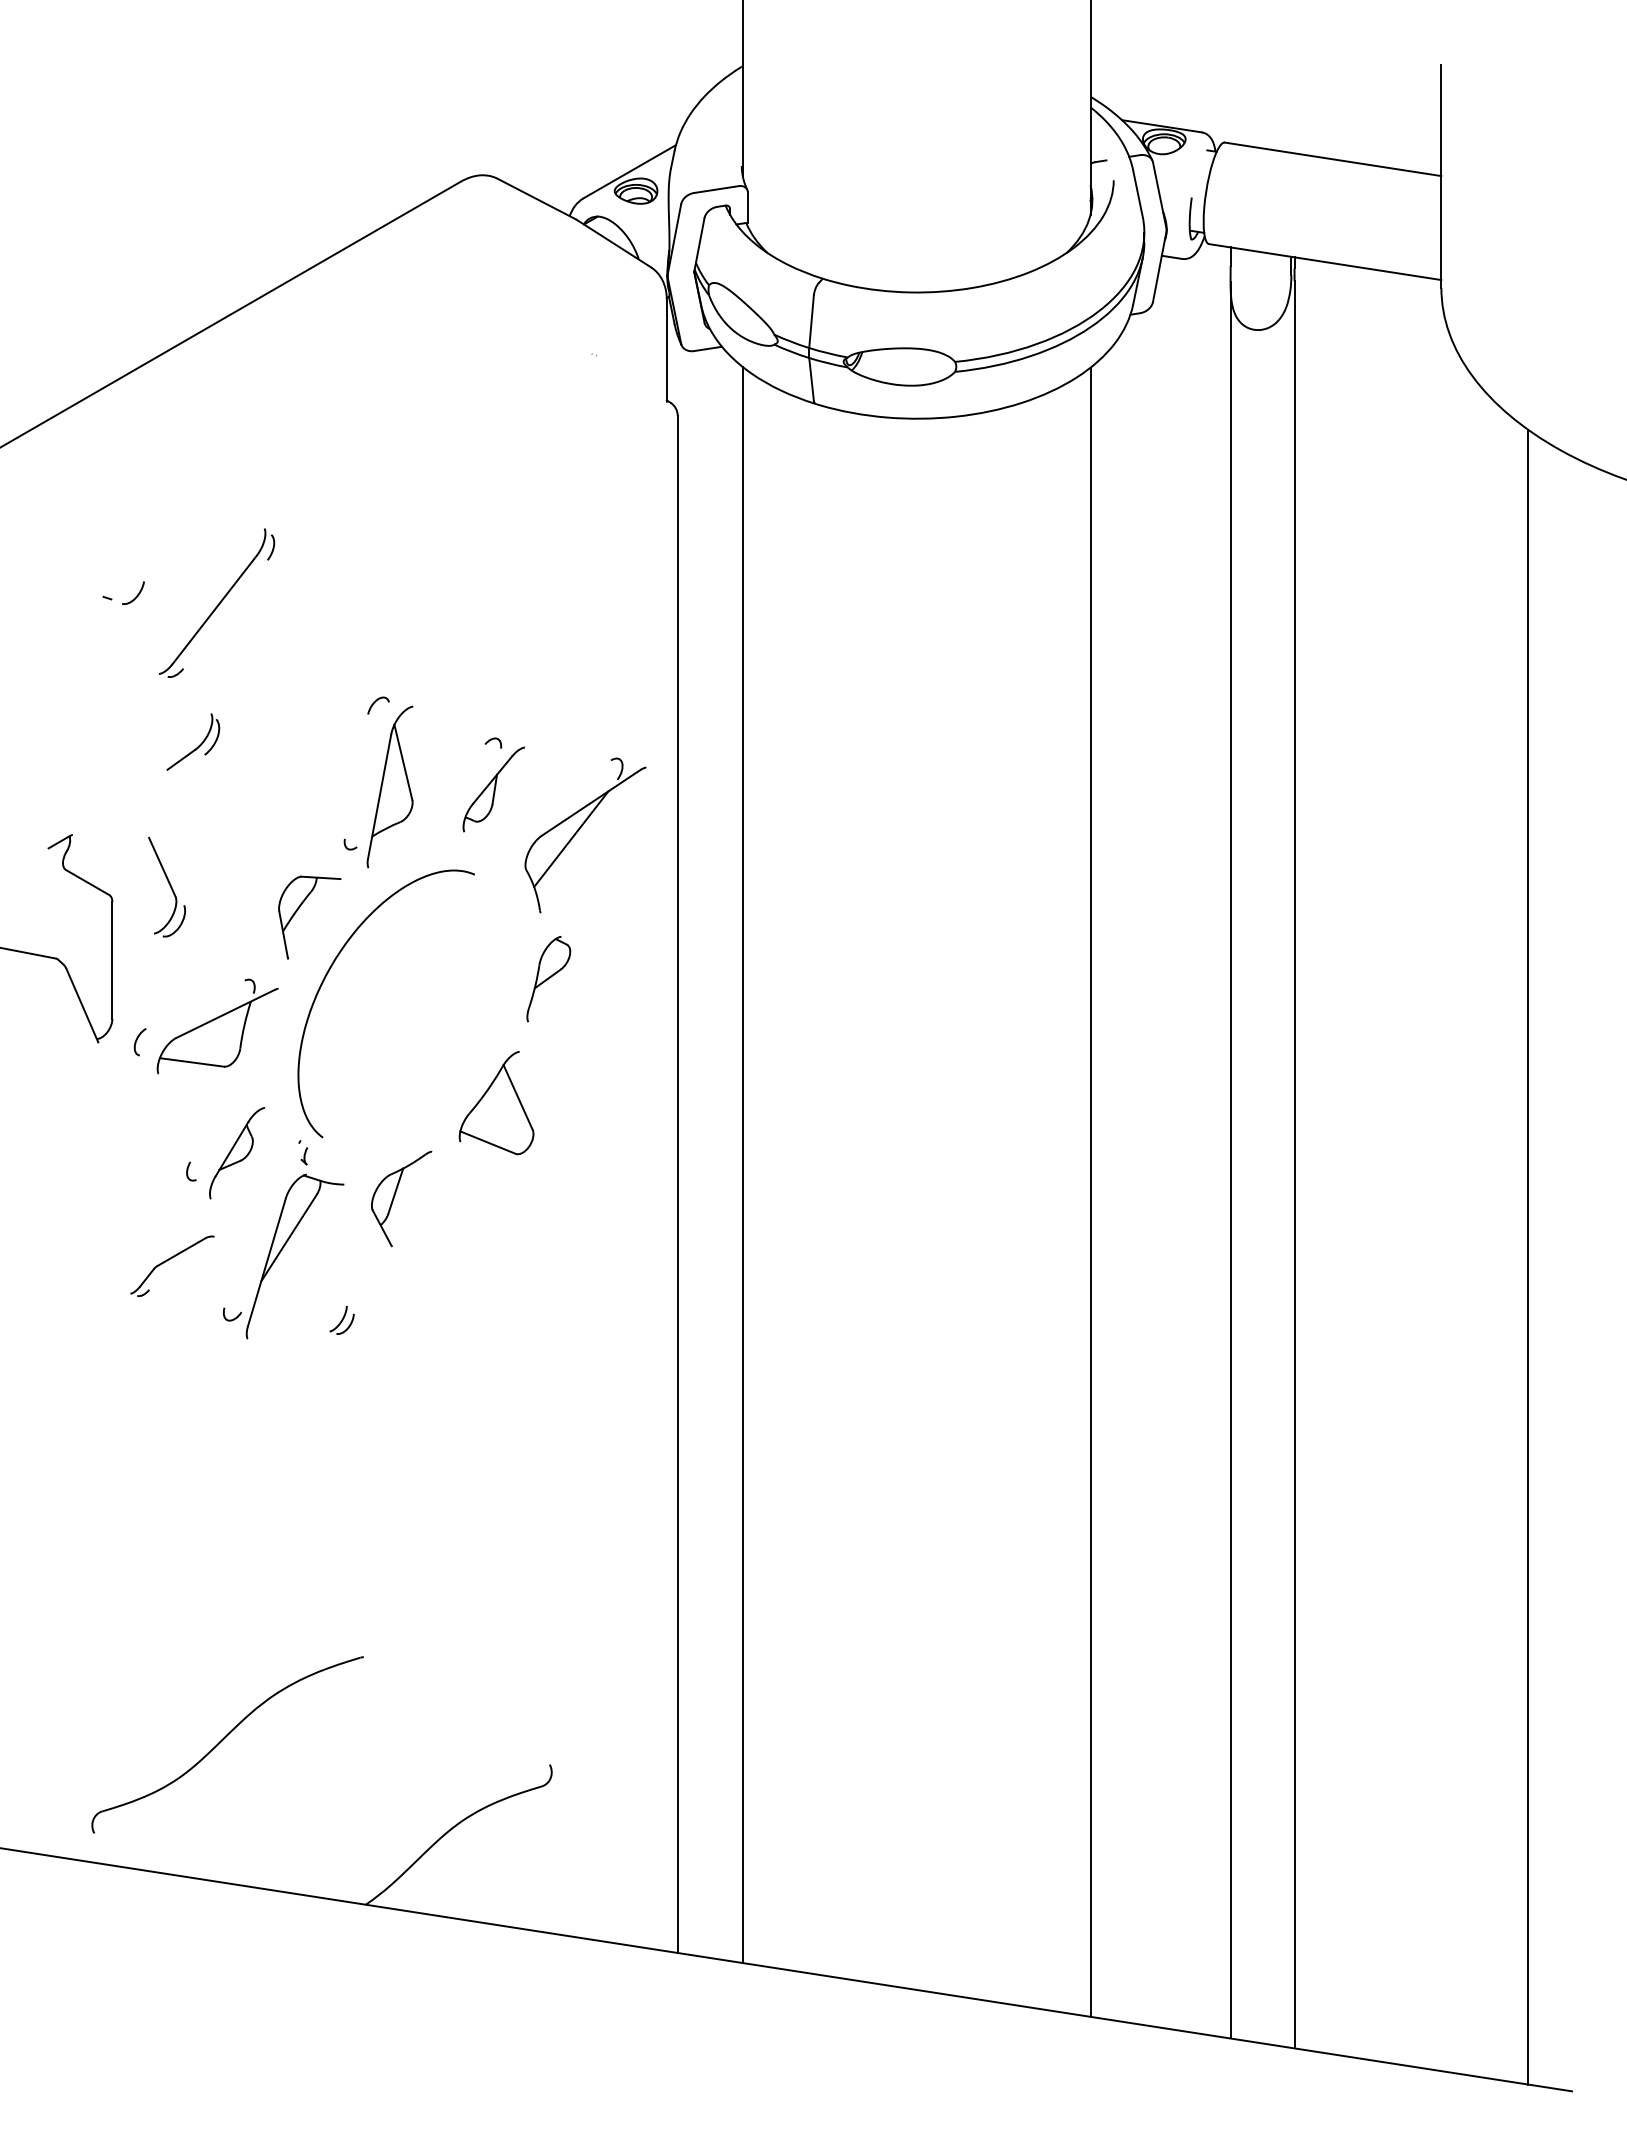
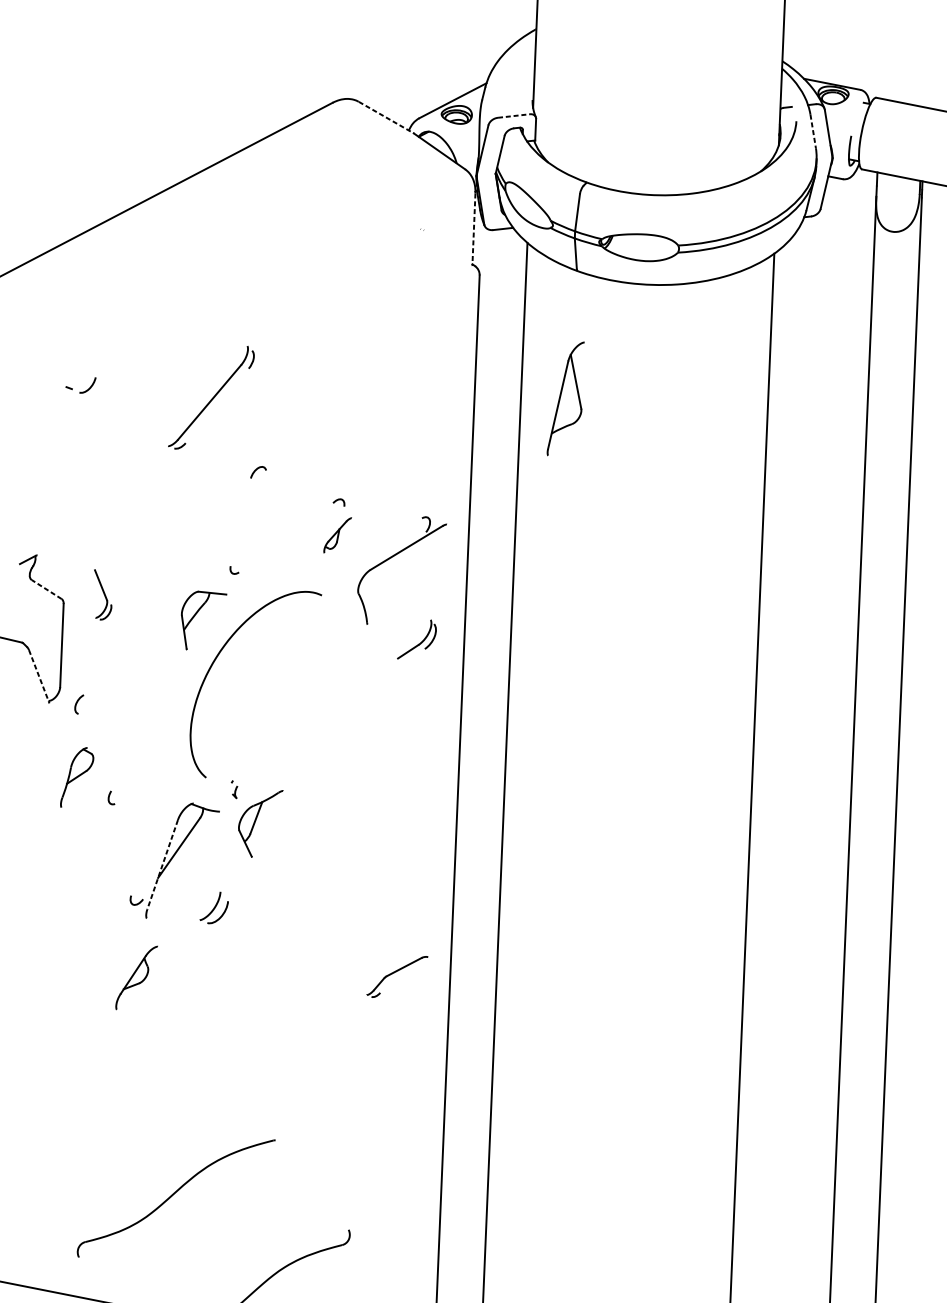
line: (716, 189) -> (513, 115), solid -> dashed
line: (1137, 193) -> (812, 131), solid -> dashed
line: (536, 198) -> (385, 117), solid -> dashed
line: (666, 350) -> (473, 228), solid -> dashed
part: (216, 602) -> (211, 397), moved
part: (198, 745) -> (420, 642), moved
part: (389, 786) -> (565, 398), moved
part: (493, 789) -> (337, 535), size x0.6
line: (571, 838) -> (391, 572), removed
line: (87, 882) -> (46, 589), solid -> dashed
part: (166, 886) -> (102, 594), size x0.7
part: (548, 979) -> (77, 777), moved
line: (82, 1006) -> (39, 677), solid -> dashed
part: (217, 1026) -> (134, 695), removed
part: (496, 1103) -> (330, 758), removed
part: (303, 1152) -> (234, 789), moved
part: (237, 1153) -> (137, 978), moved
part: (169, 1260) -> (395, 972), moved
line: (266, 1262) -> (162, 864), solid -> dashed
part: (341, 1320) -> (213, 908), size x1.6
part: (227, 1744) -> (176, 1198), moved

